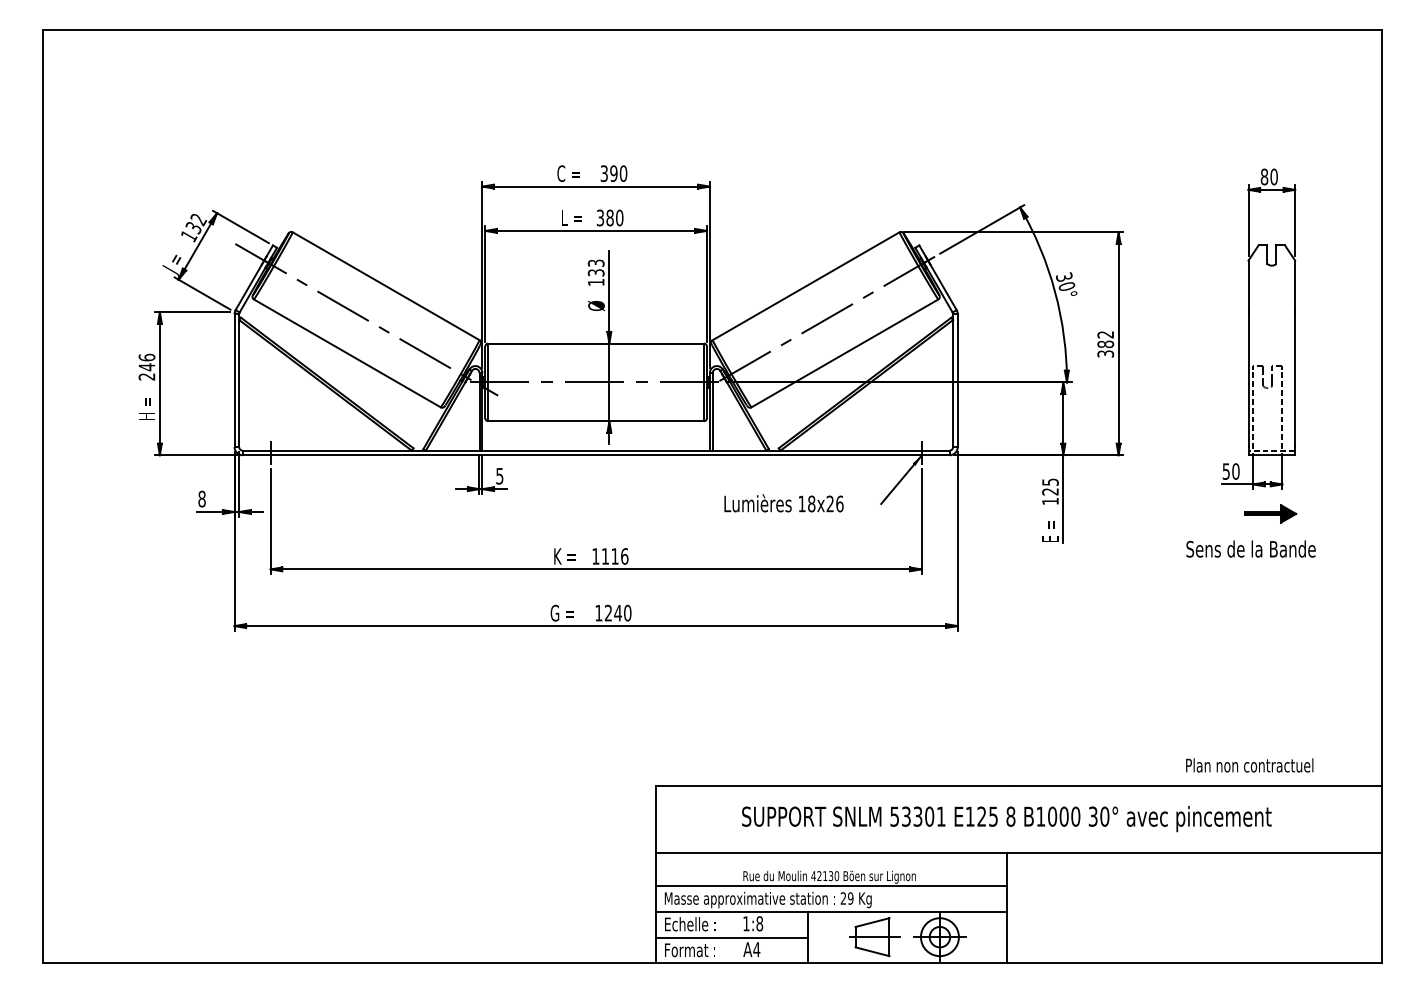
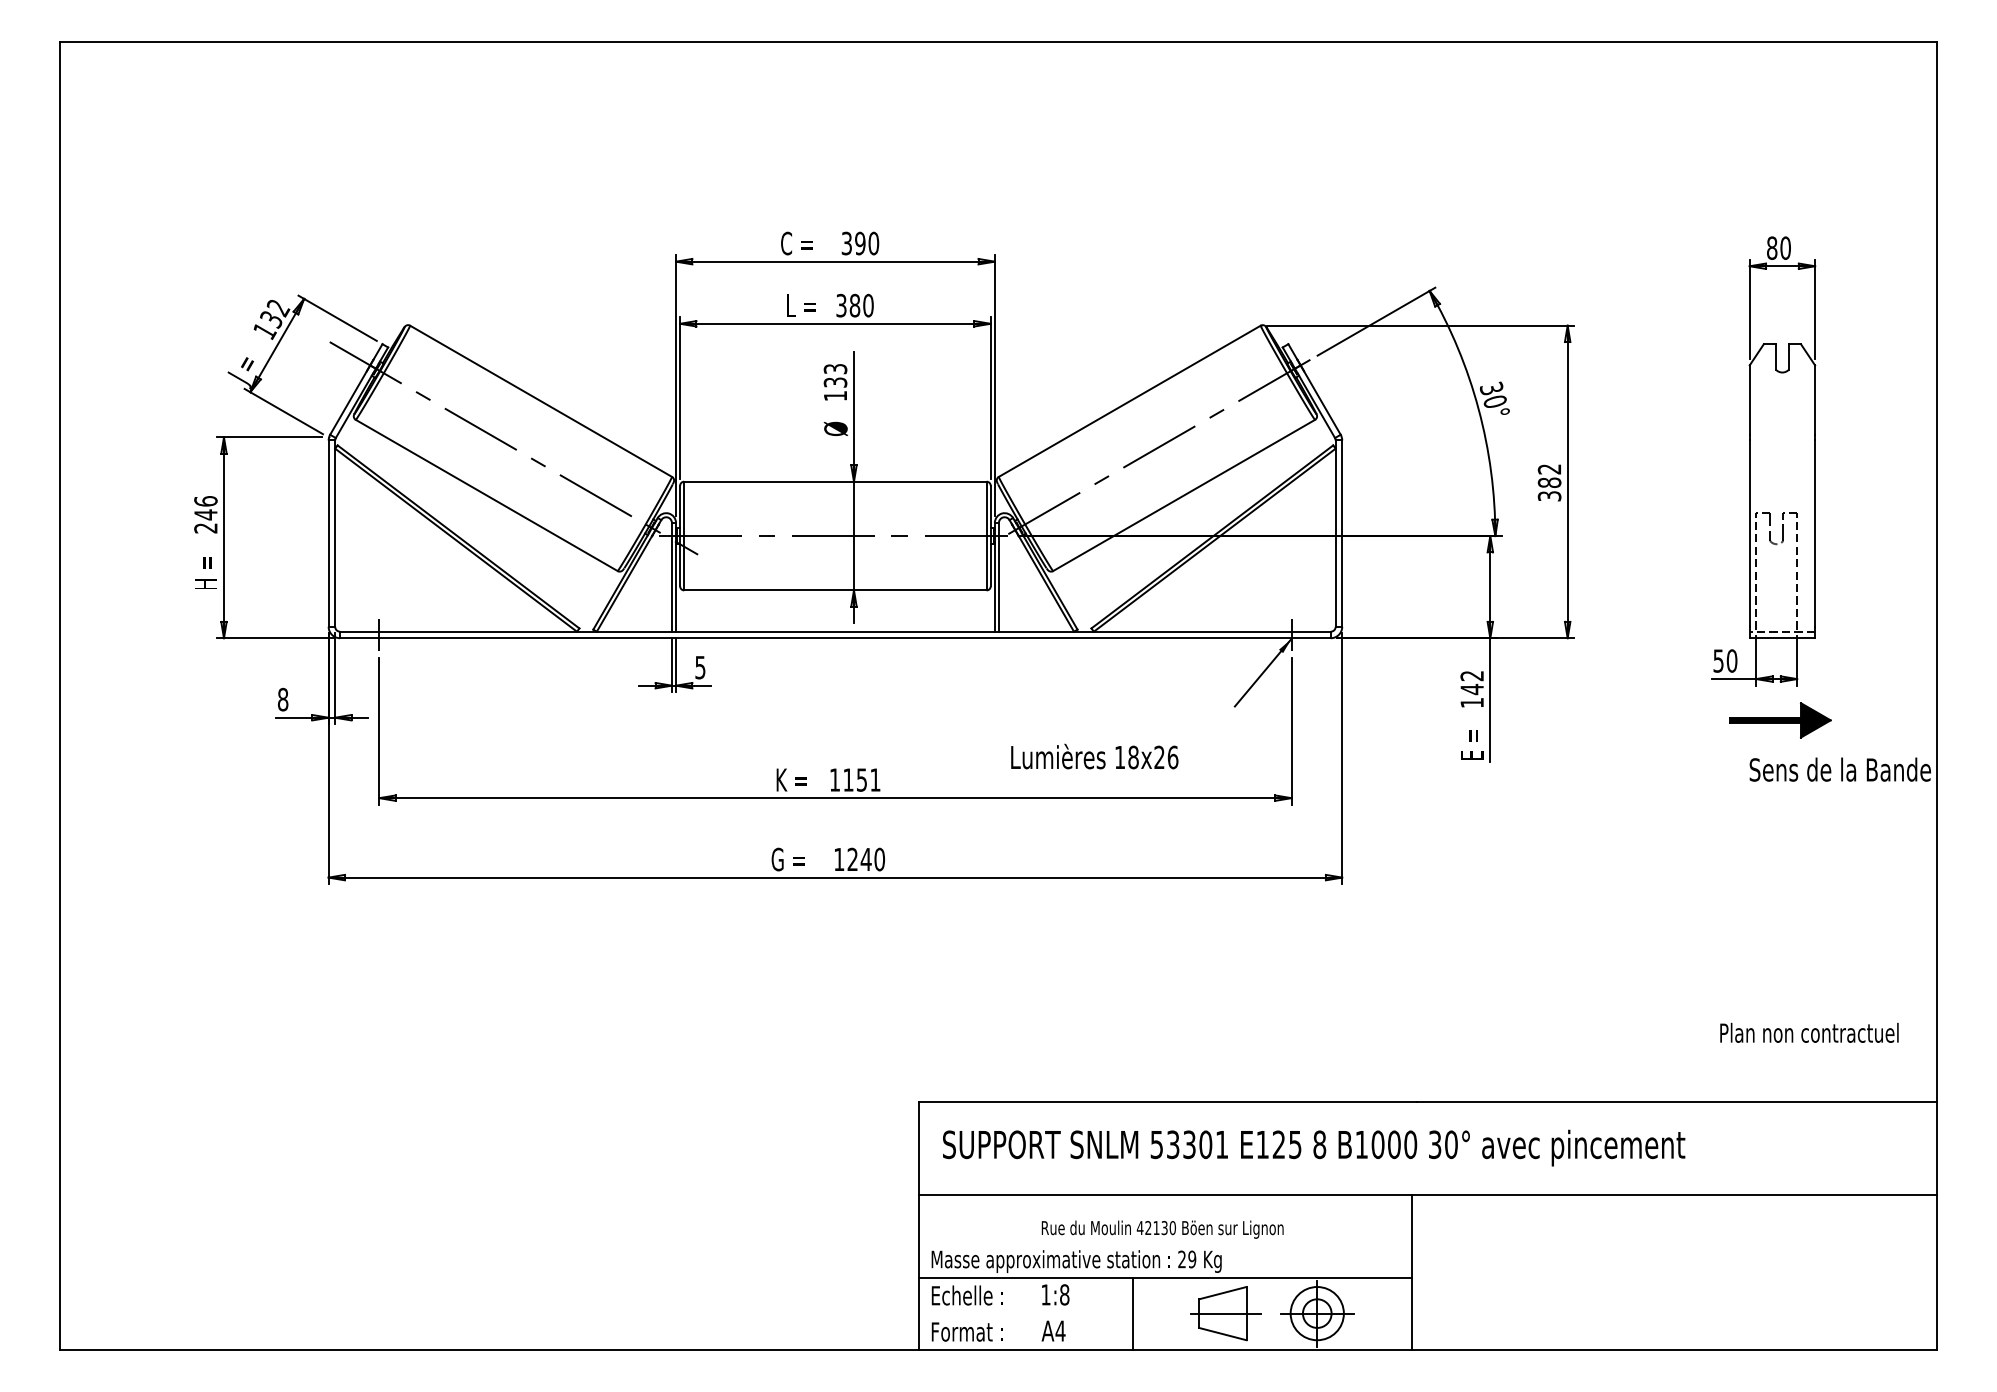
text: (1049, 487) -> (1471, 683), 125 -> 142
text: (783, 503) -> (1094, 756), moved
part: (1270, 513) -> (1780, 720), size x1.4
text: (1250, 548) -> (1839, 769), moved
text: (619, 556) -> (868, 779), 1116 -> 1151
text: (1249, 765) -> (1809, 1032), moved
text: (1007, 818) -> (1314, 1147), moved
line: (831, 886) -> (1165, 1242), removed
line: (731, 937) -> (1025, 1314), removed

